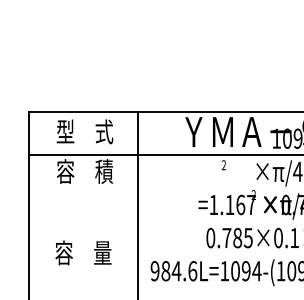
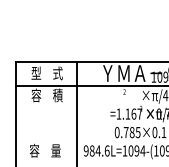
text: (81, 252) -> (44, 150), moved

